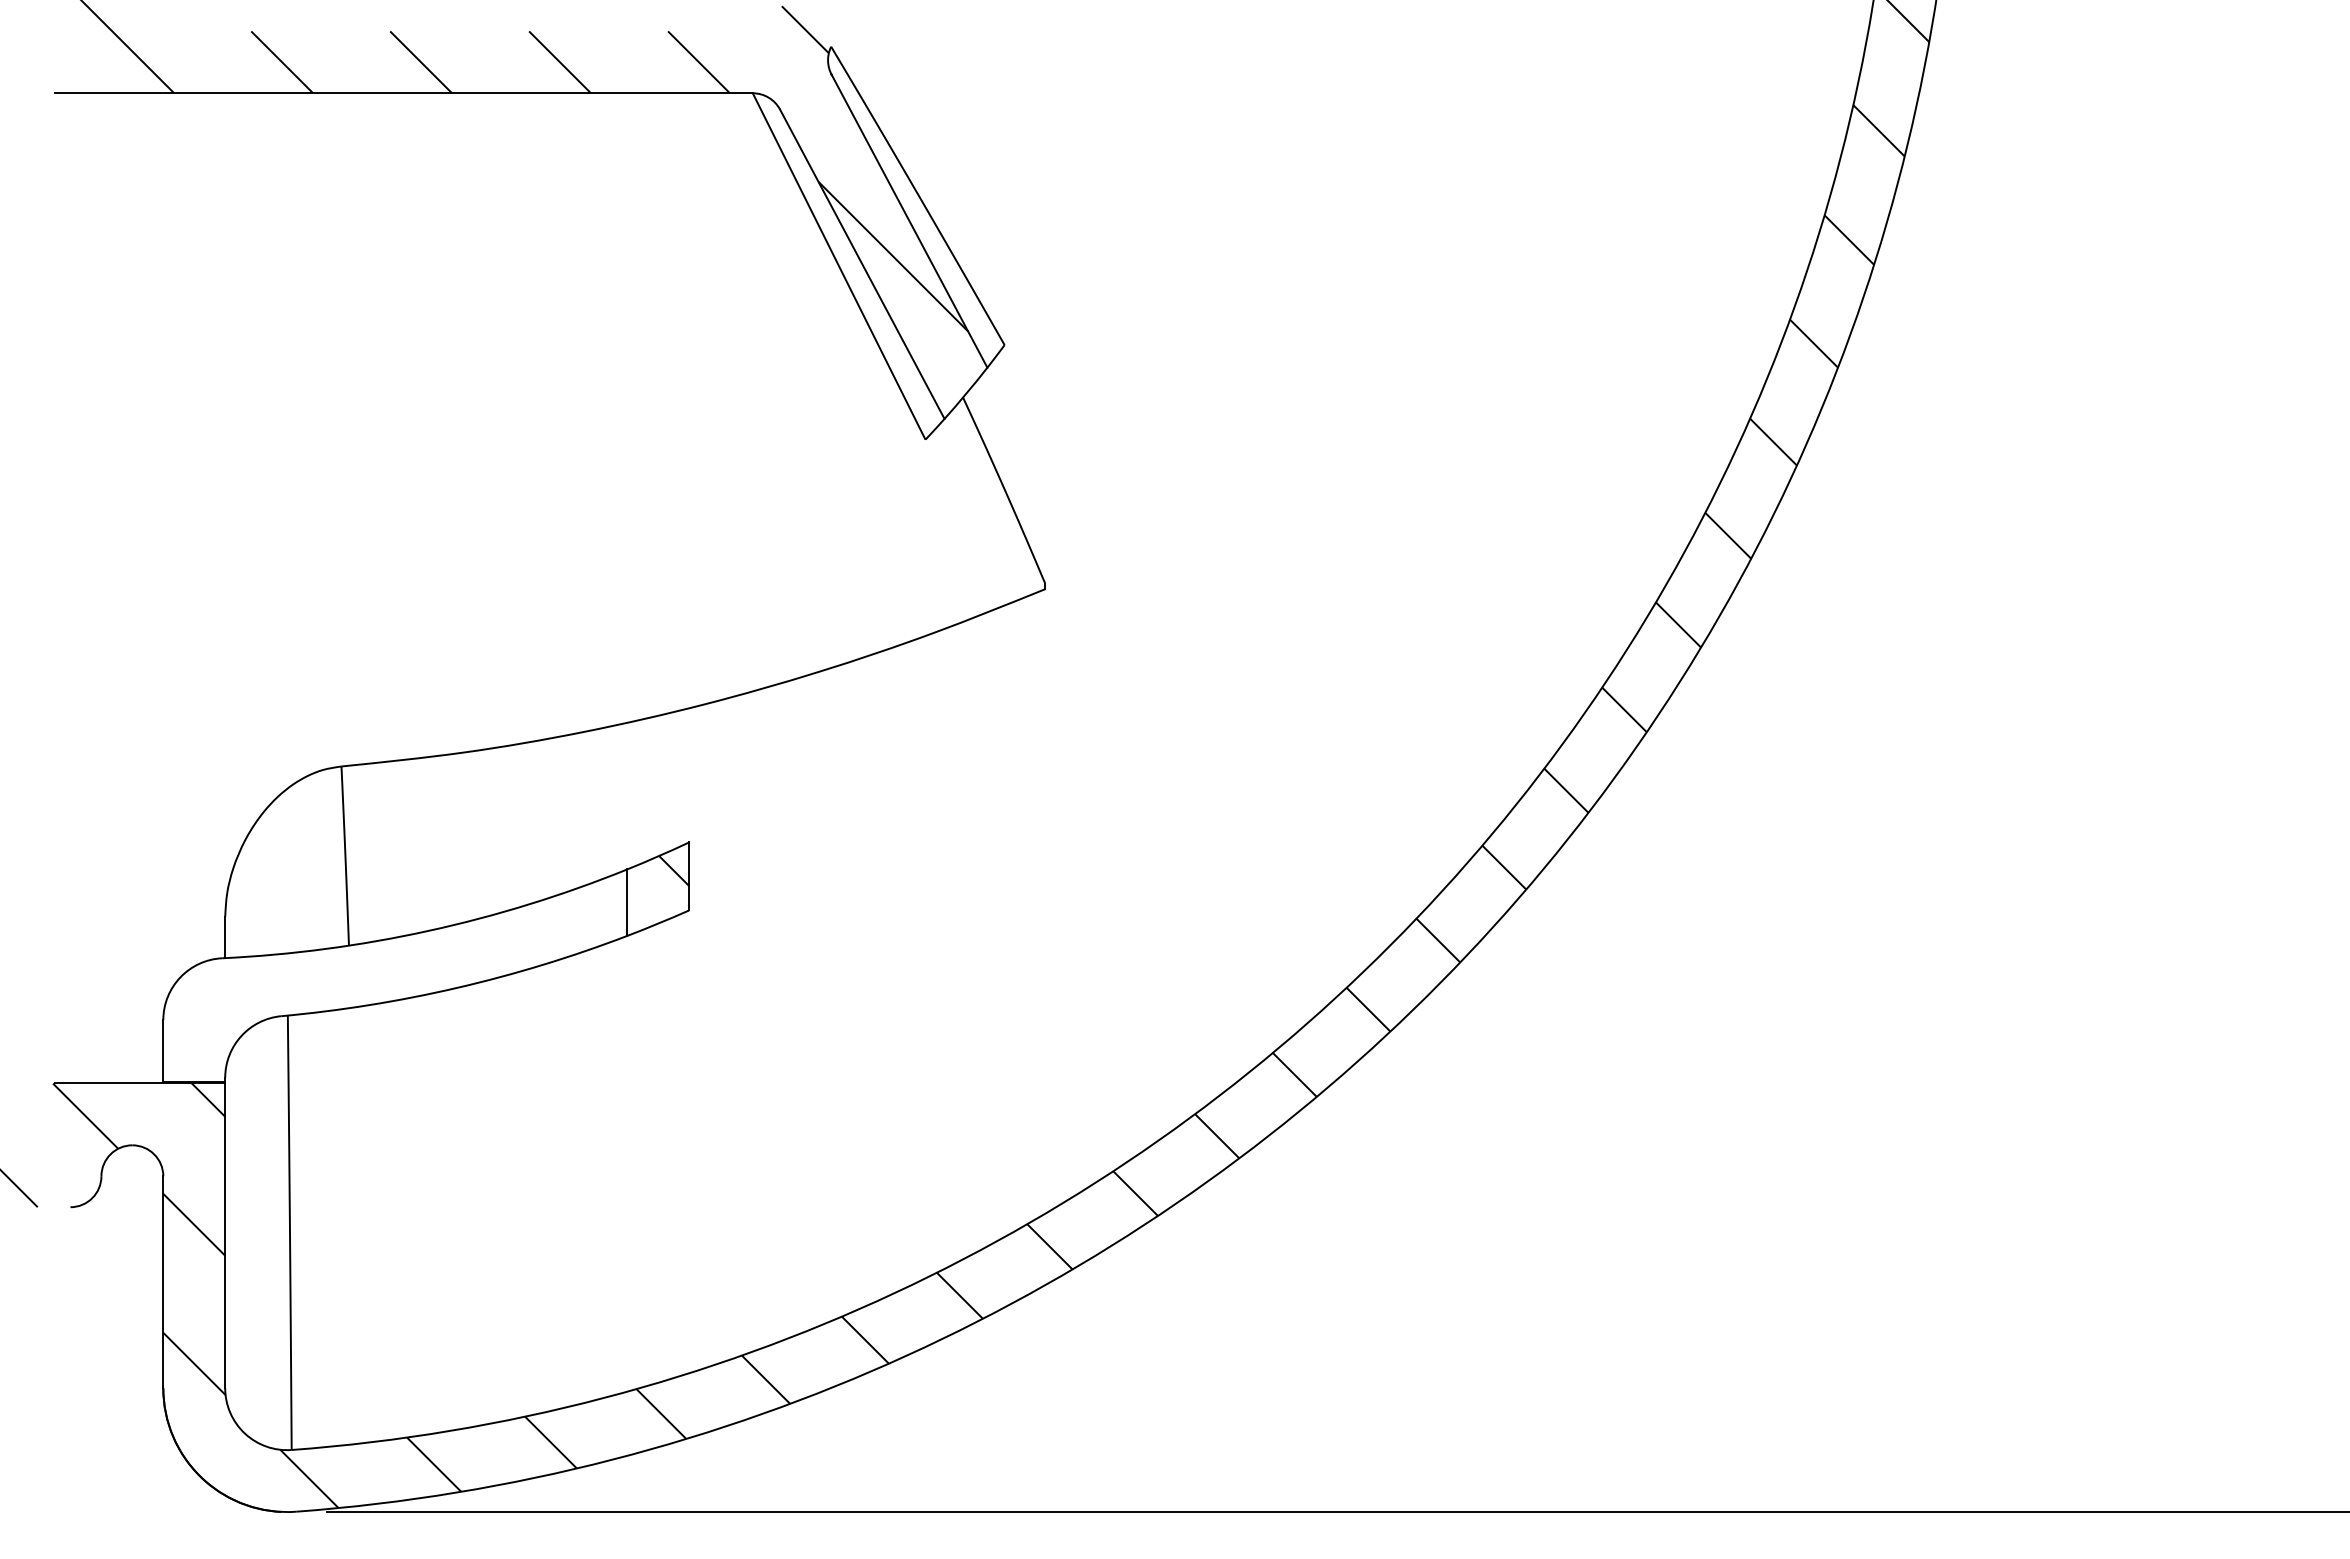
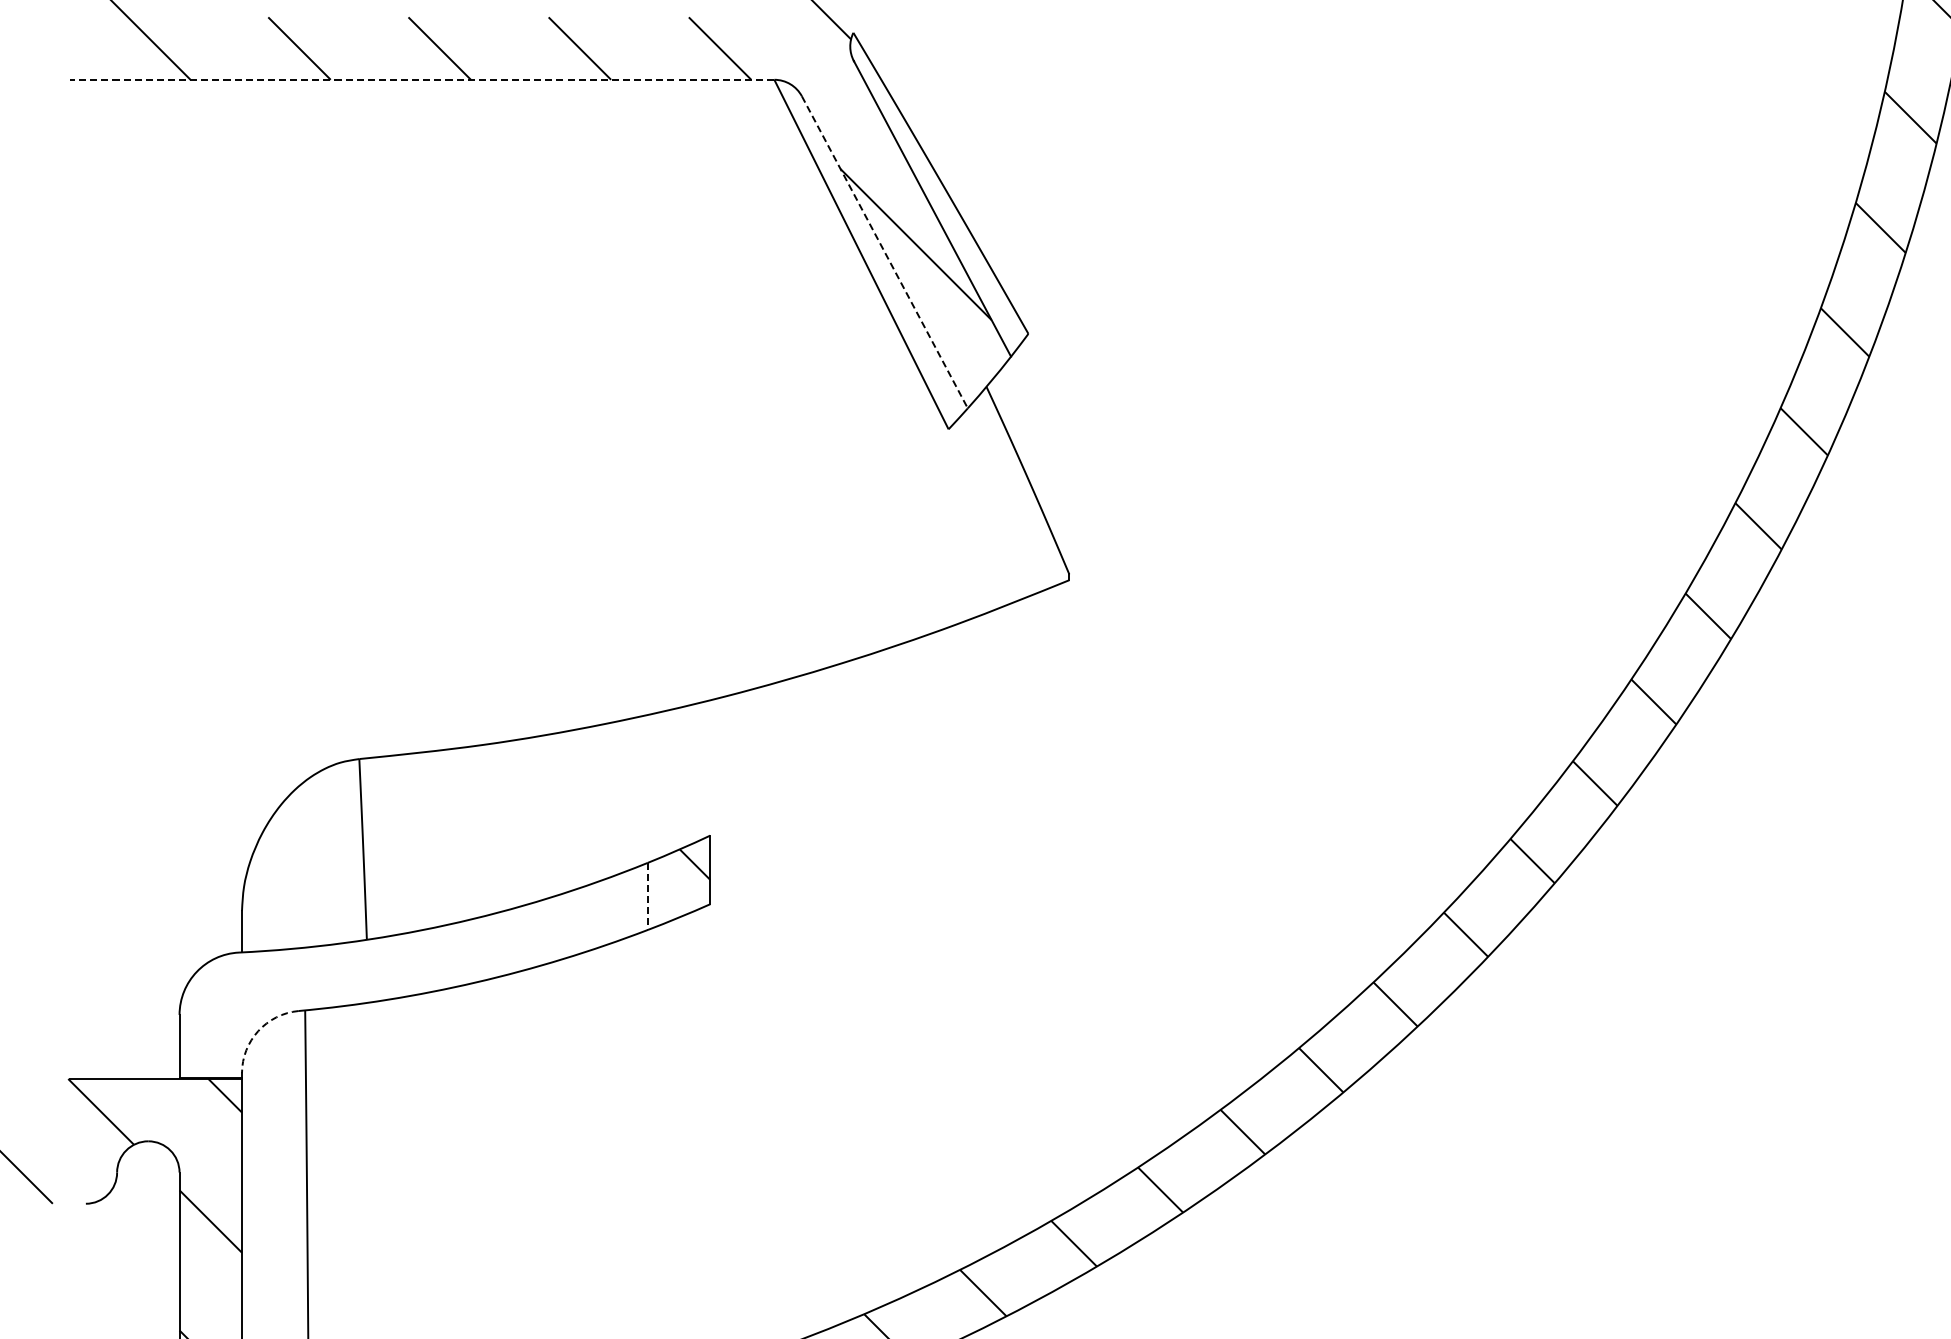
line: (403, 93) -> (421, 80), solid -> dashed
line: (862, 264) -> (885, 252), solid -> dashed
line: (627, 903) -> (647, 897), solid -> dashed
arc: (241, 1036) -> (258, 1031), solid -> dashed

